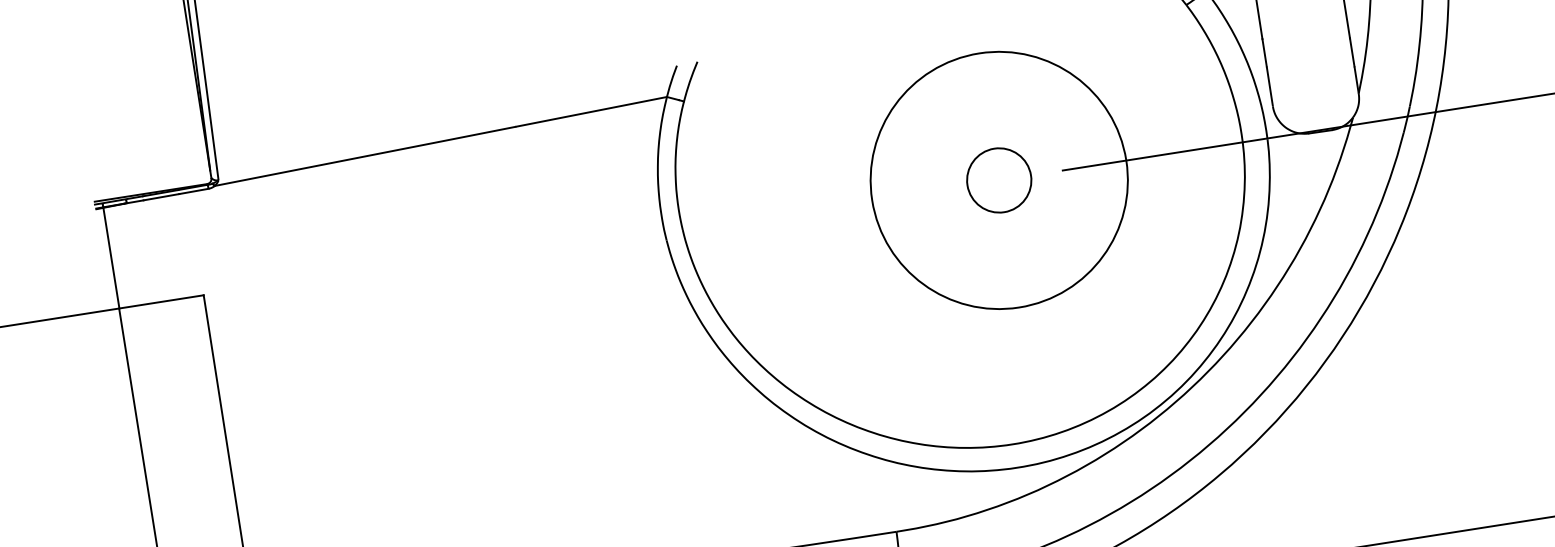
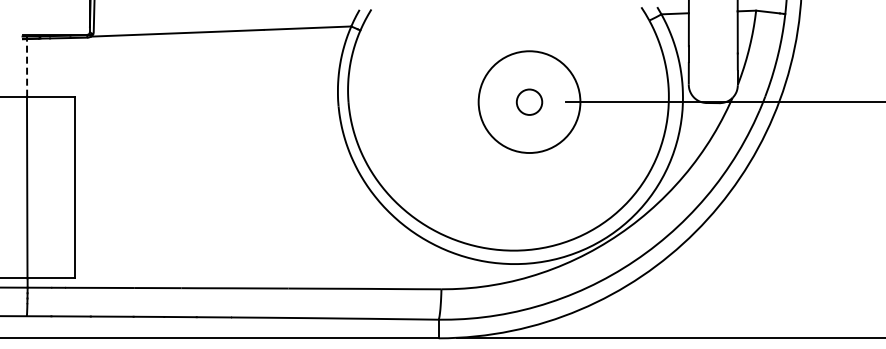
circle: (999, 179) -> (529, 101), size x0.7
circle: (999, 181) -> (529, 102), size x0.7
line: (112, 257) -> (27, 67), solid -> dashed

